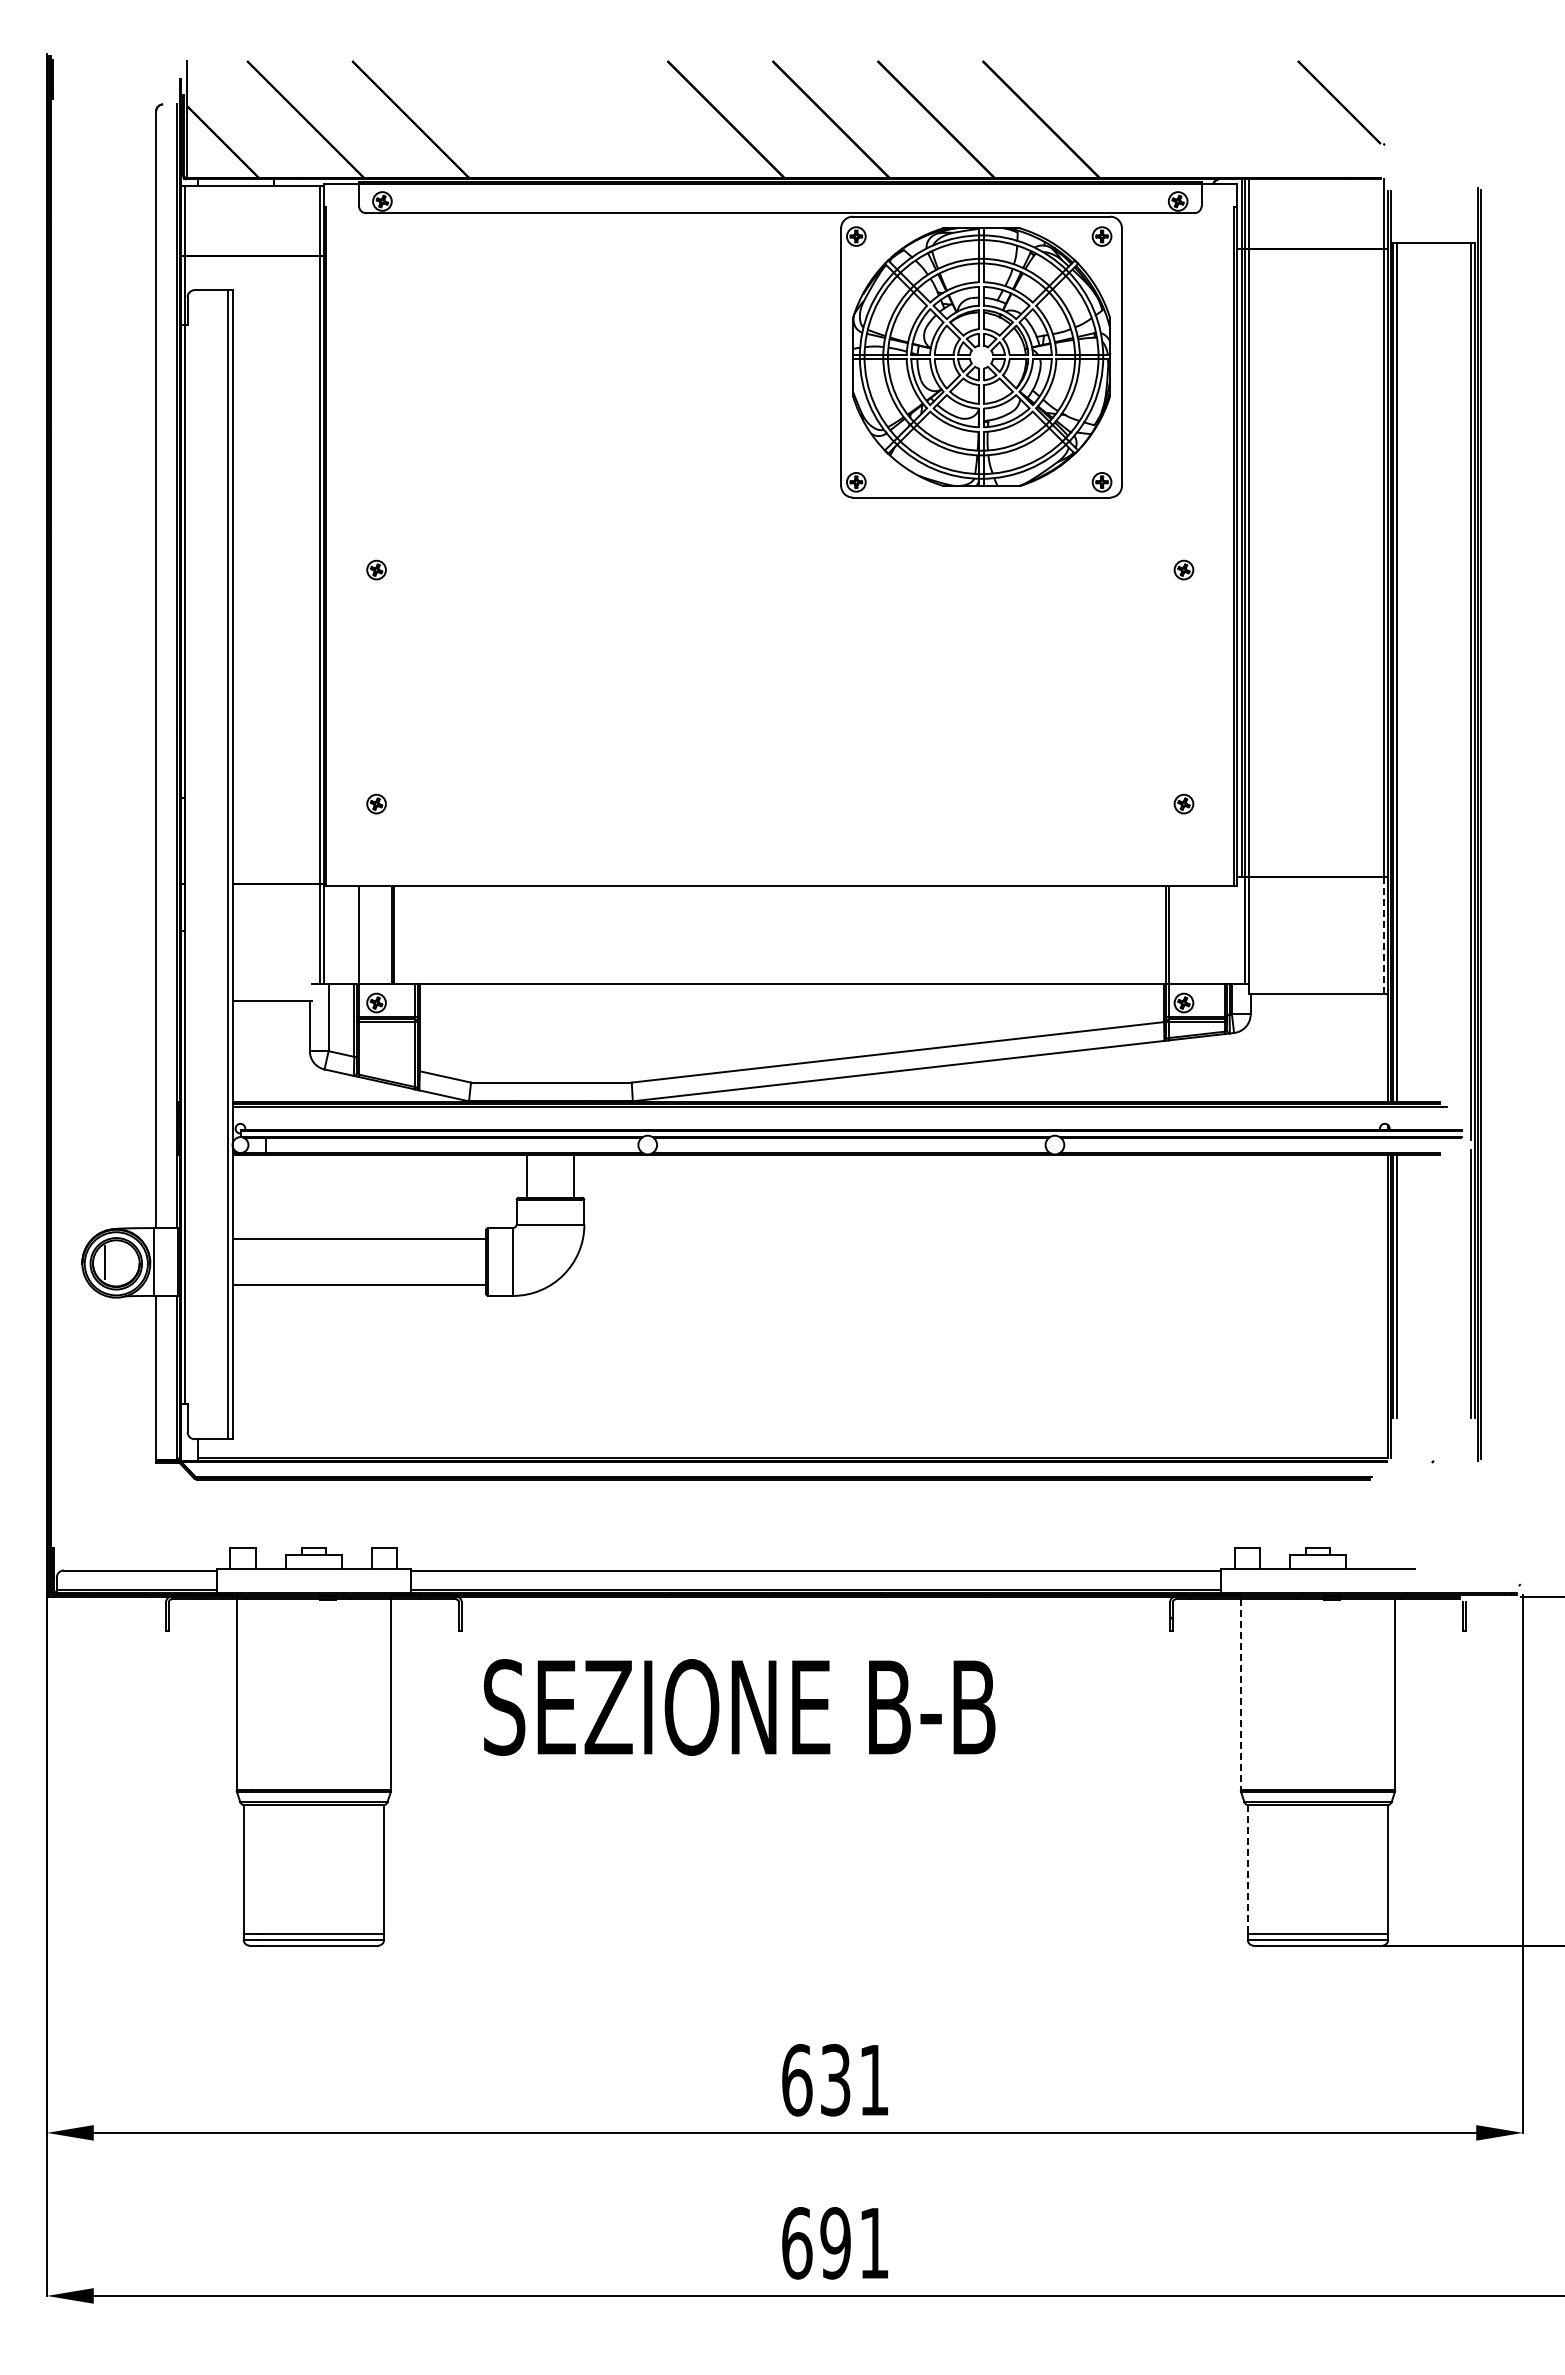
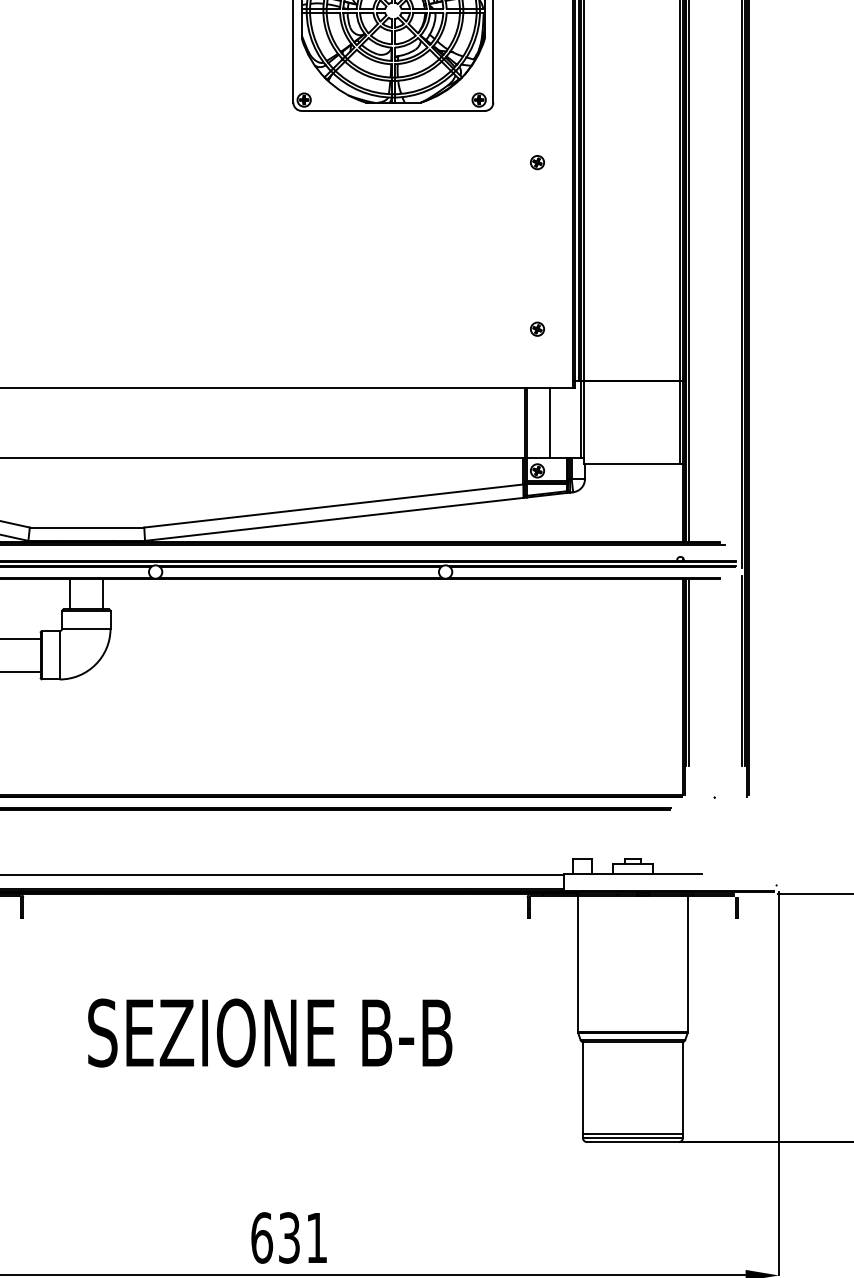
line: (1201, 935) -> (549, 422), added
line: (1383, 935) -> (679, 422), dashed -> solid
line: (1240, 1695) -> (577, 964), dashed -> solid
text: (739, 1707) -> (270, 1033), moved
line: (1247, 1870) -> (582, 1088), dashed -> solid

